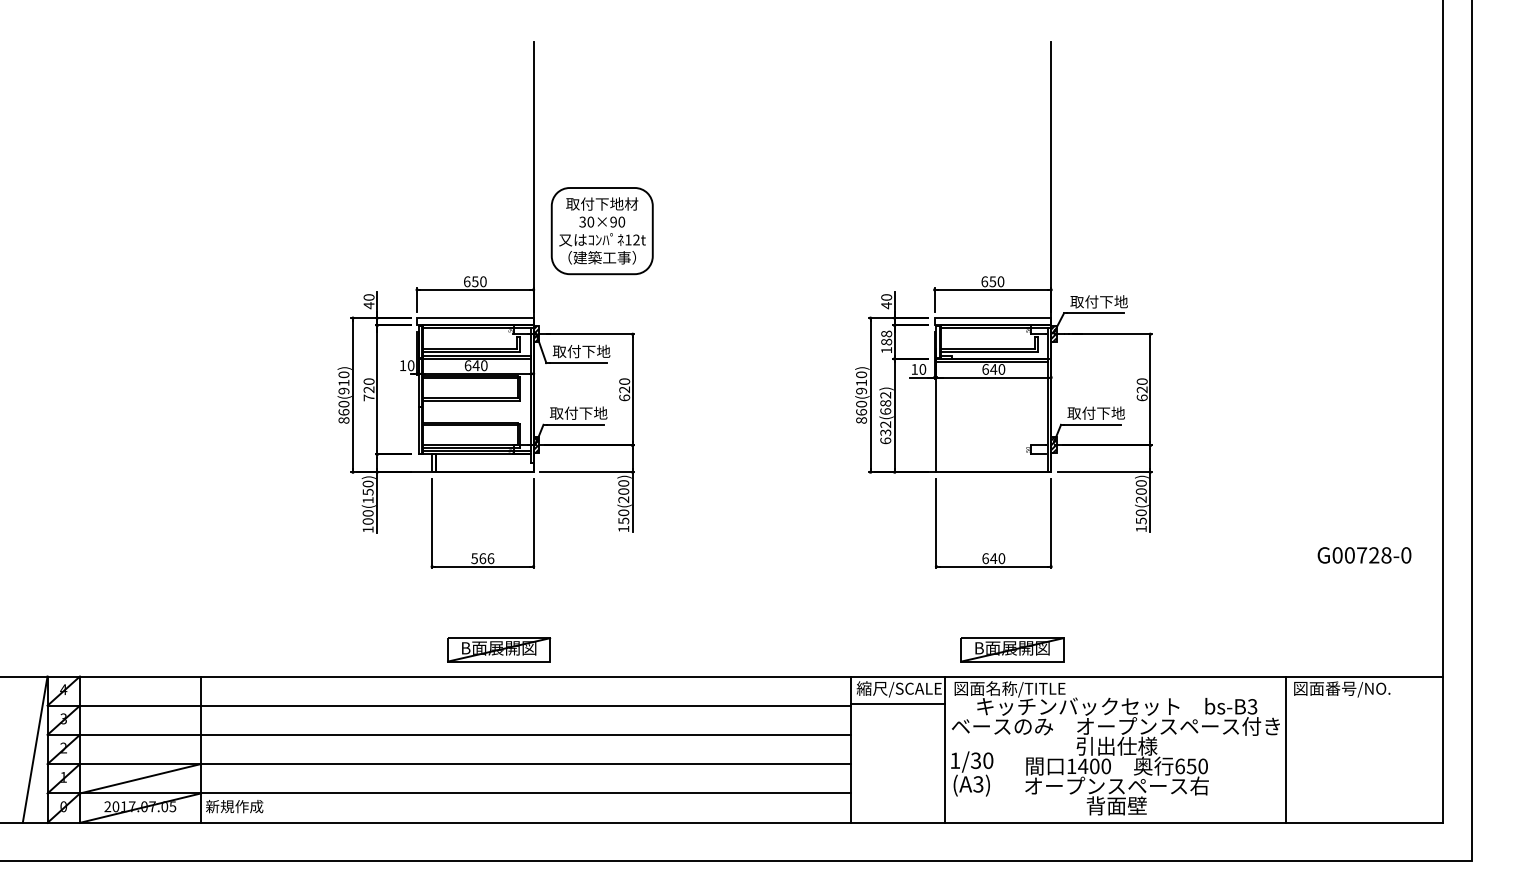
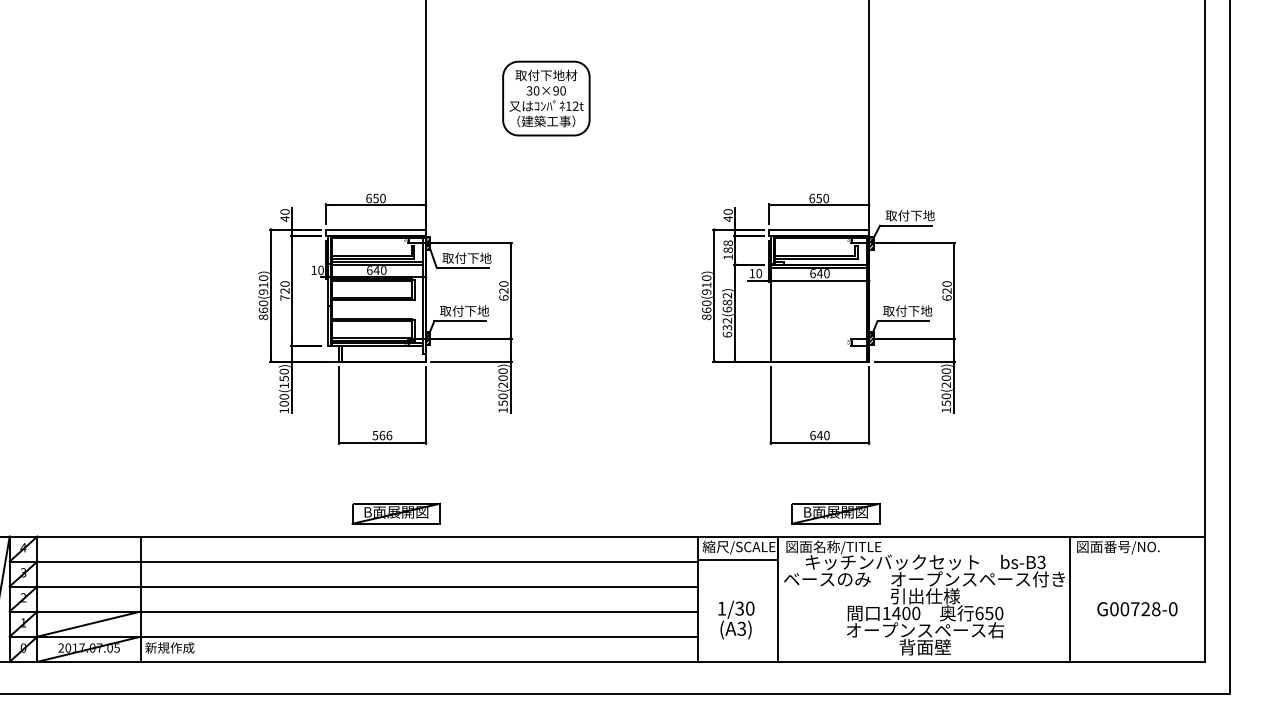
part: (601, 231) -> (545, 98), moved
text: (1364, 555) -> (1137, 609), moved
text: (972, 773) -> (736, 619), moved

